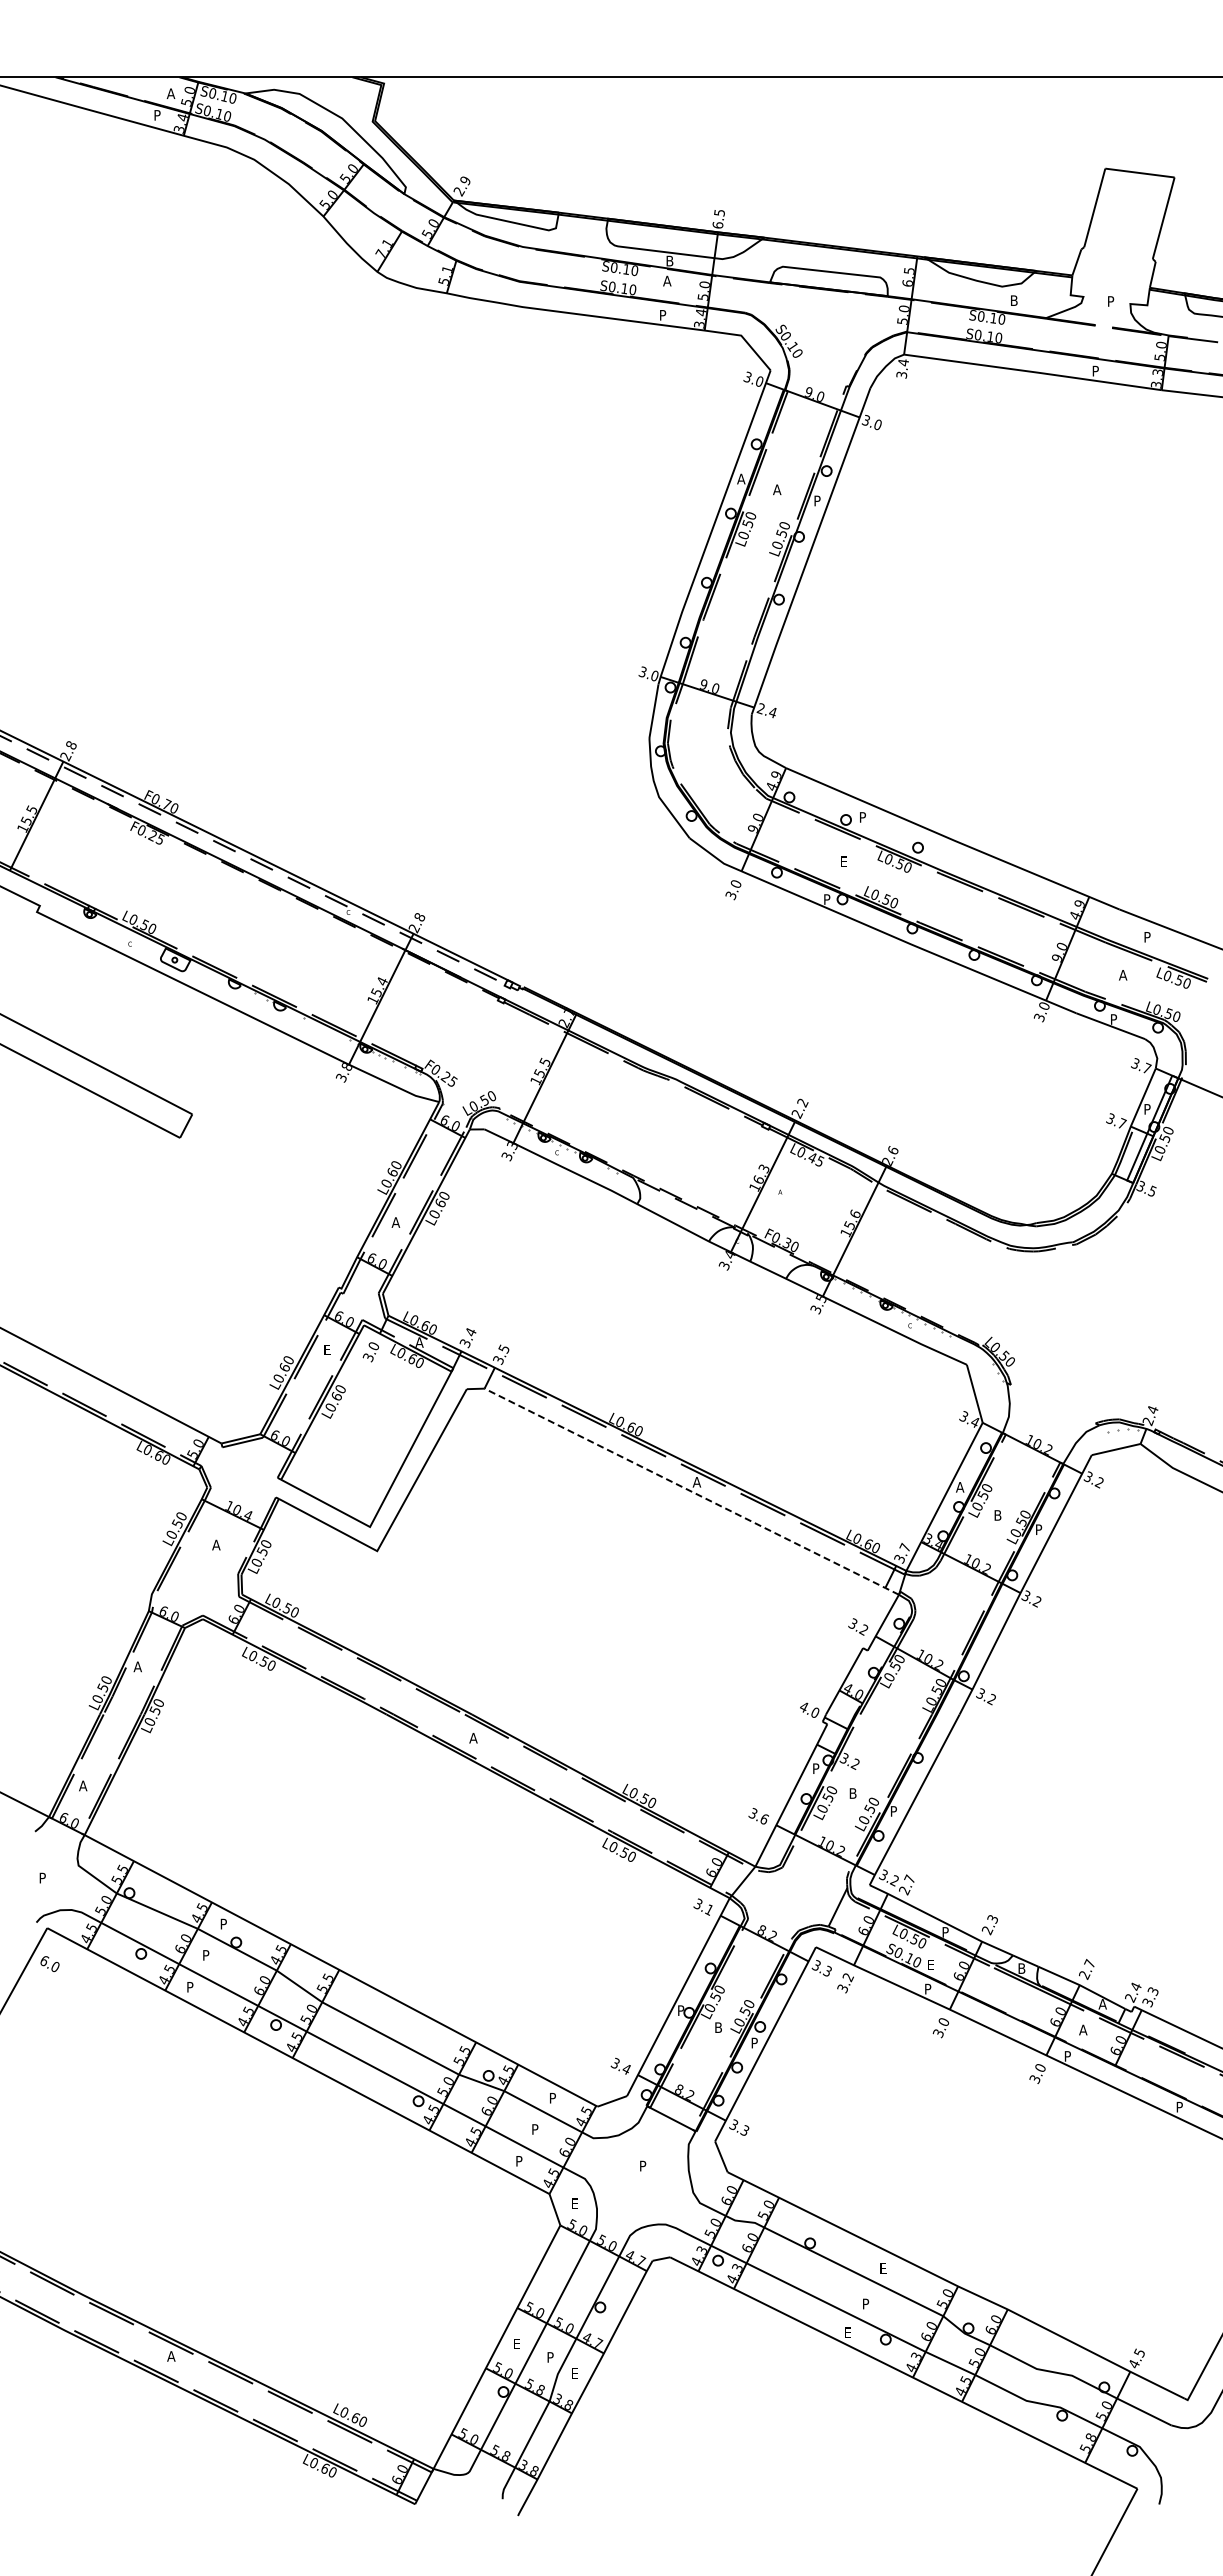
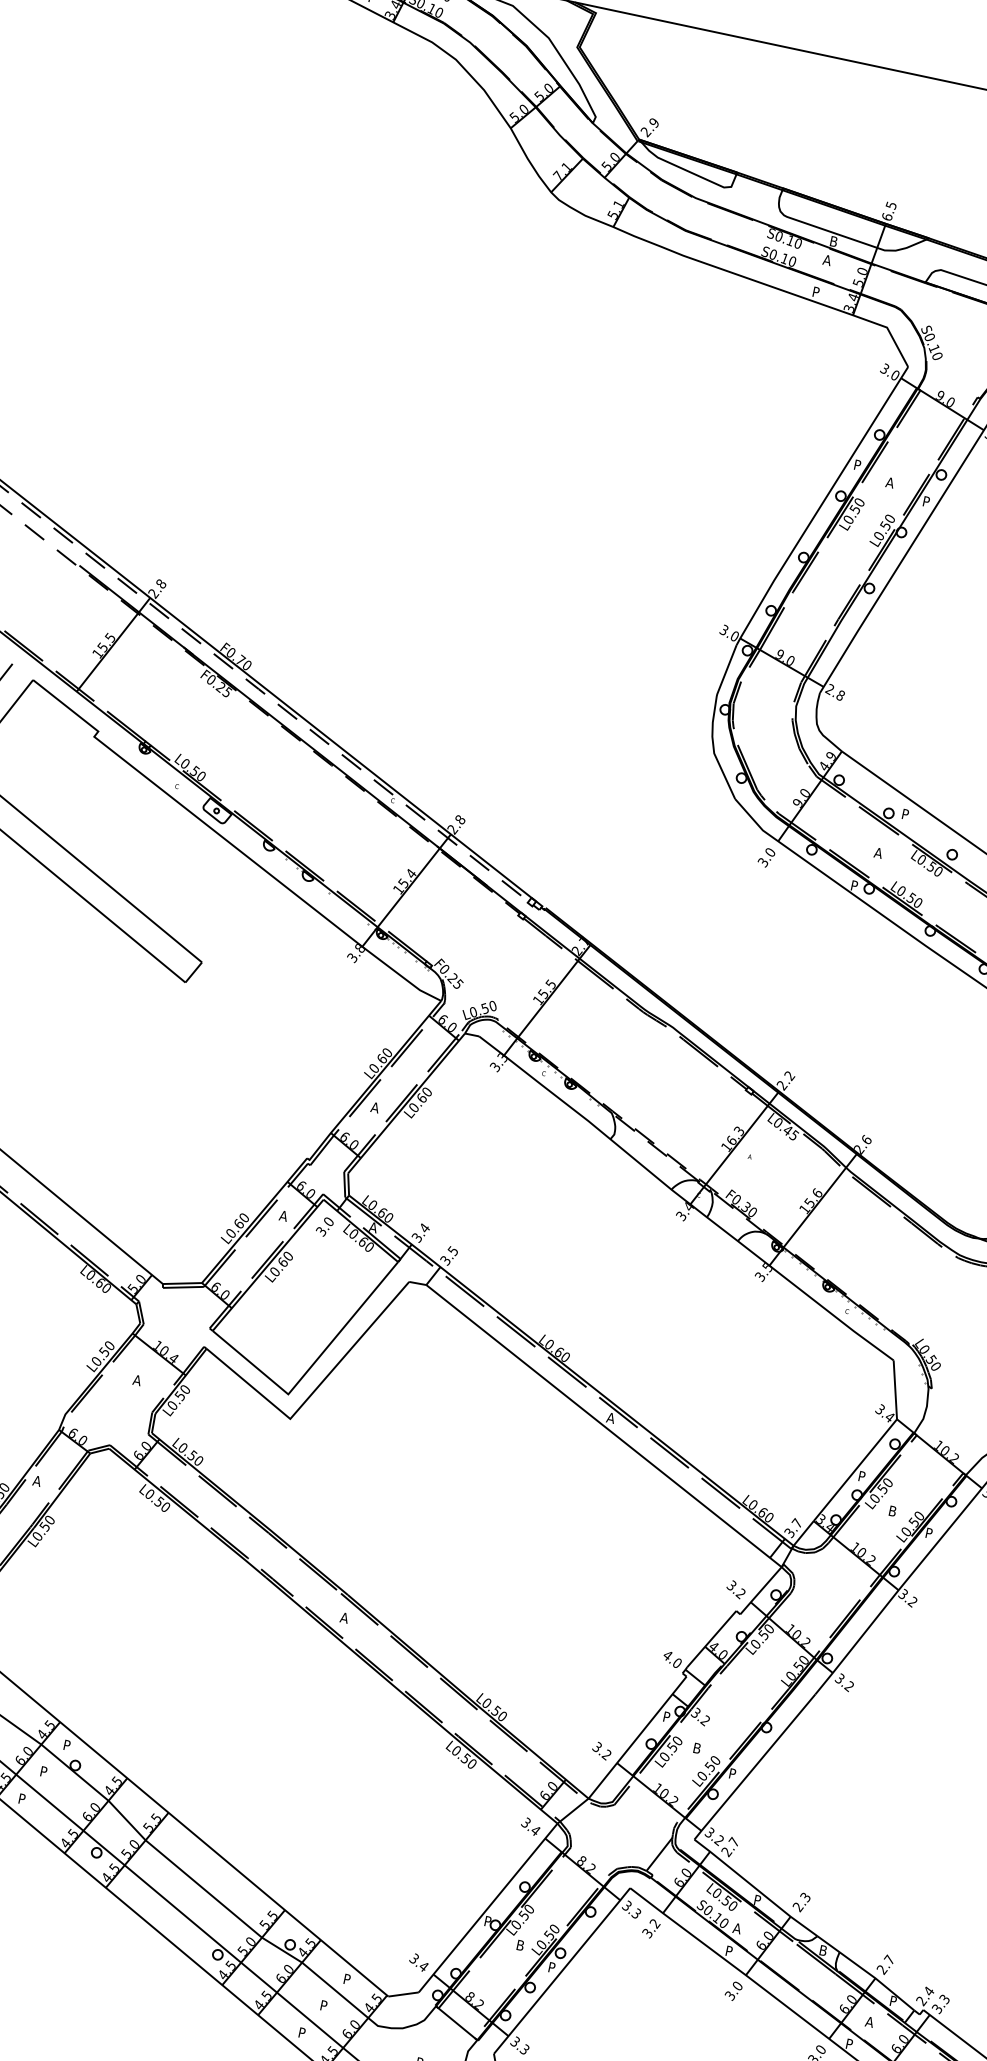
text: (741, 478) -> (858, 464), A -> P
text: (772, 712) -> (840, 695), 2.4 -> 2.8
text: (844, 861) -> (878, 852), E -> A
text: (327, 1349) -> (283, 1215), E -> A
text: (960, 1487) -> (862, 1476), A -> P
line: (692, 1491) -> (604, 1426), dashed -> solid
text: (763, 1819) -> (605, 1755), 3.6 -> 3.2
text: (709, 1909) -> (535, 1830), 3.1 -> 3.4
text: (931, 1964) -> (737, 1928), E -> A
text: (1102, 2004) -> (893, 2001), A -> P

